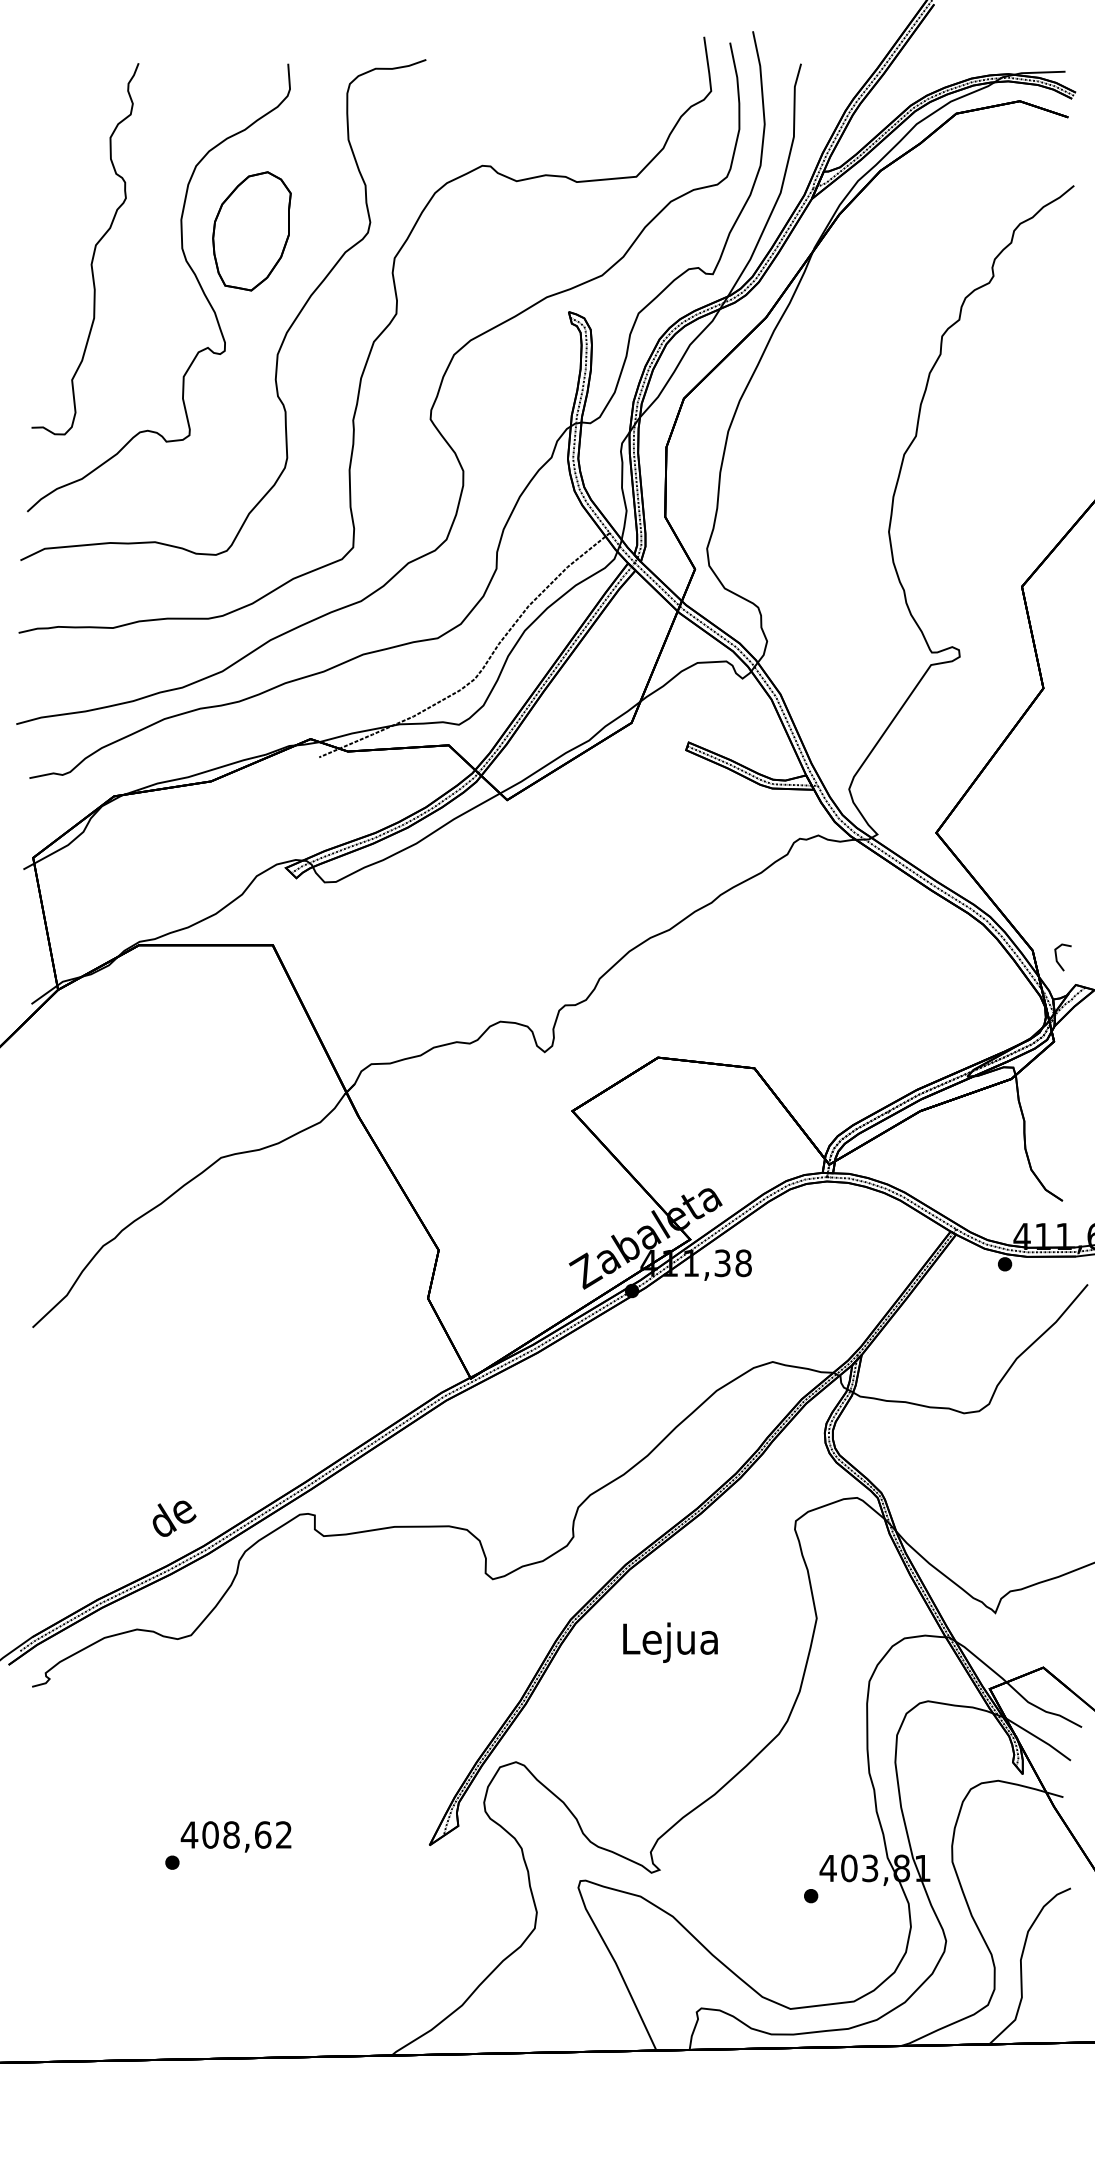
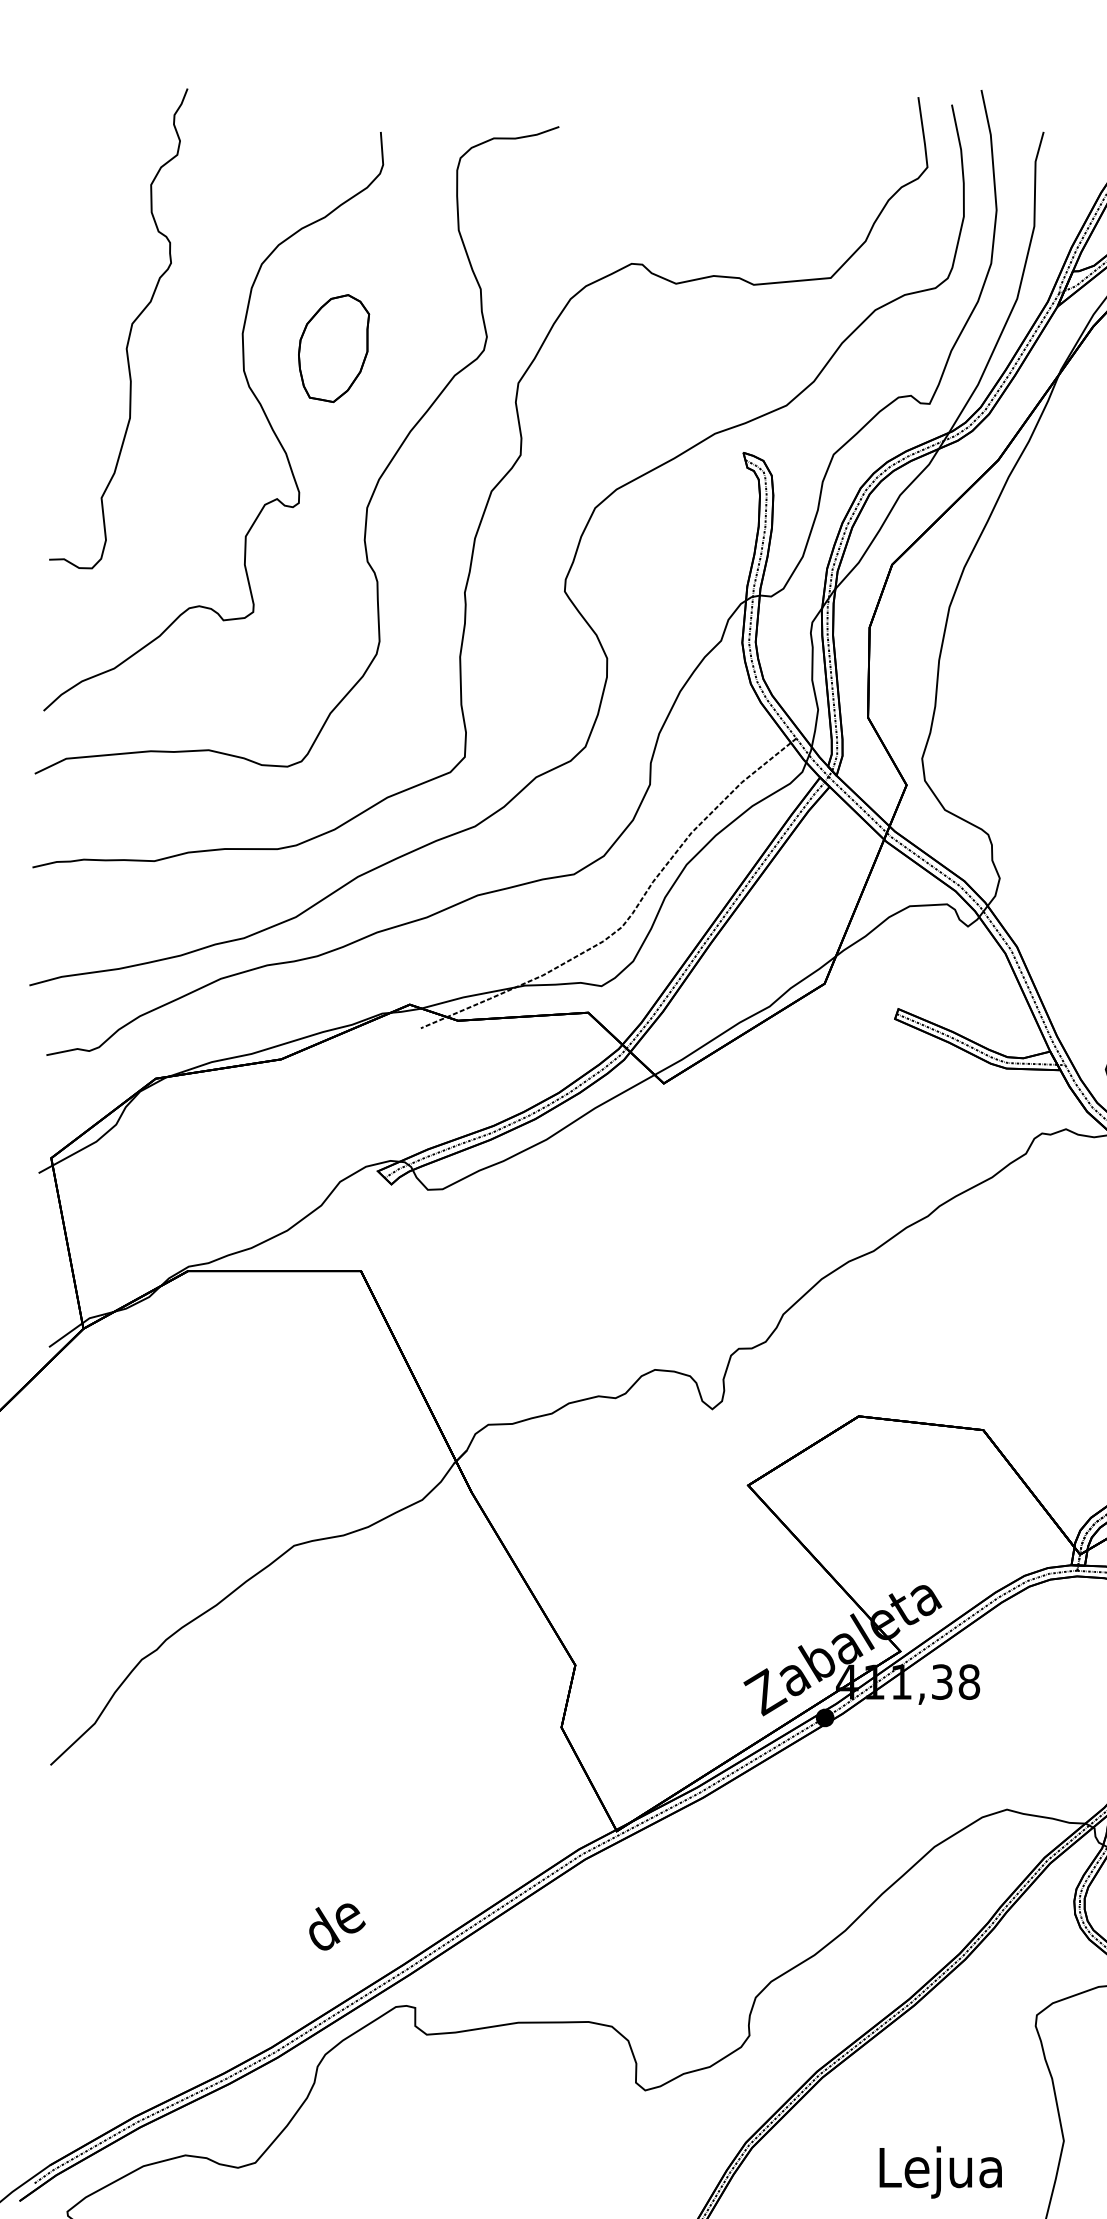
part: (251, 231) -> (333, 348), size x0.7
part: (93, 250) -> (129, 330), moved
text: (174, 1518) -> (337, 1926), moved
text: (670, 1642) -> (940, 2172), moved

